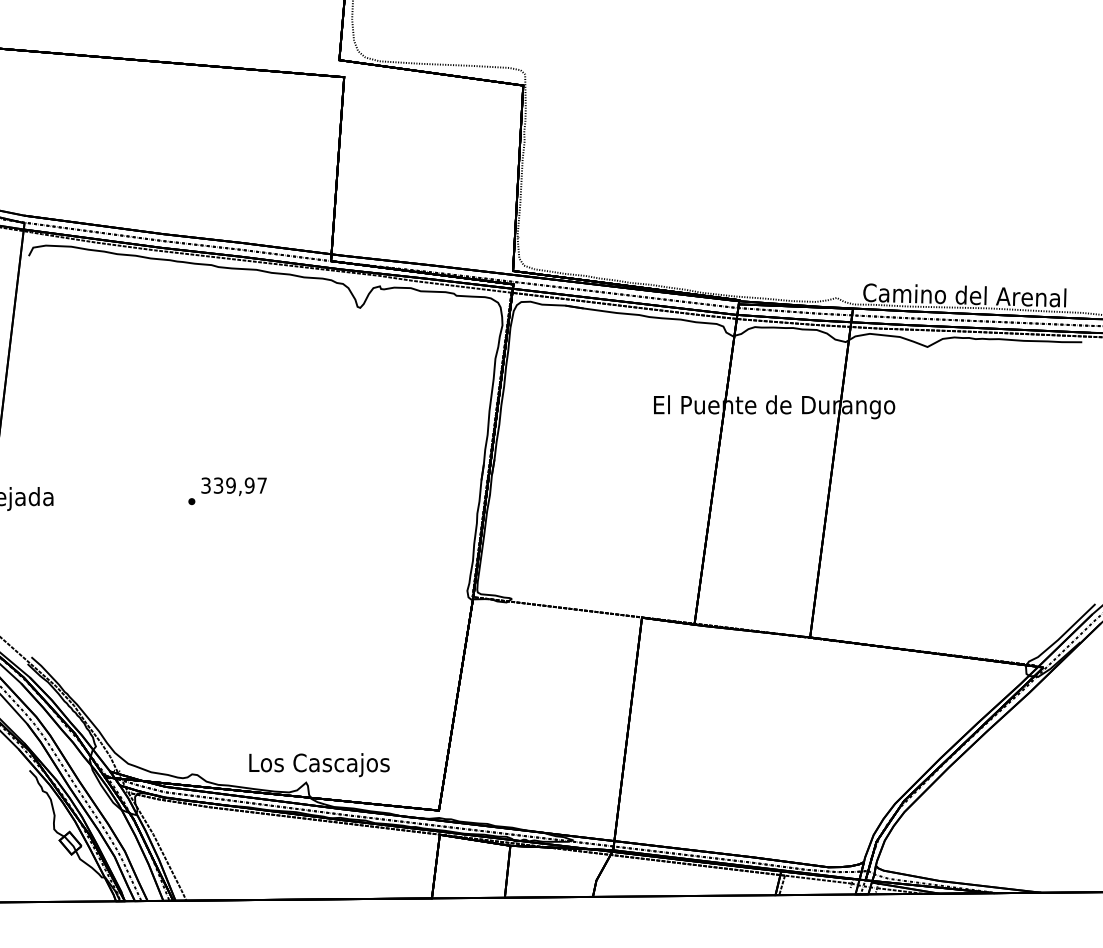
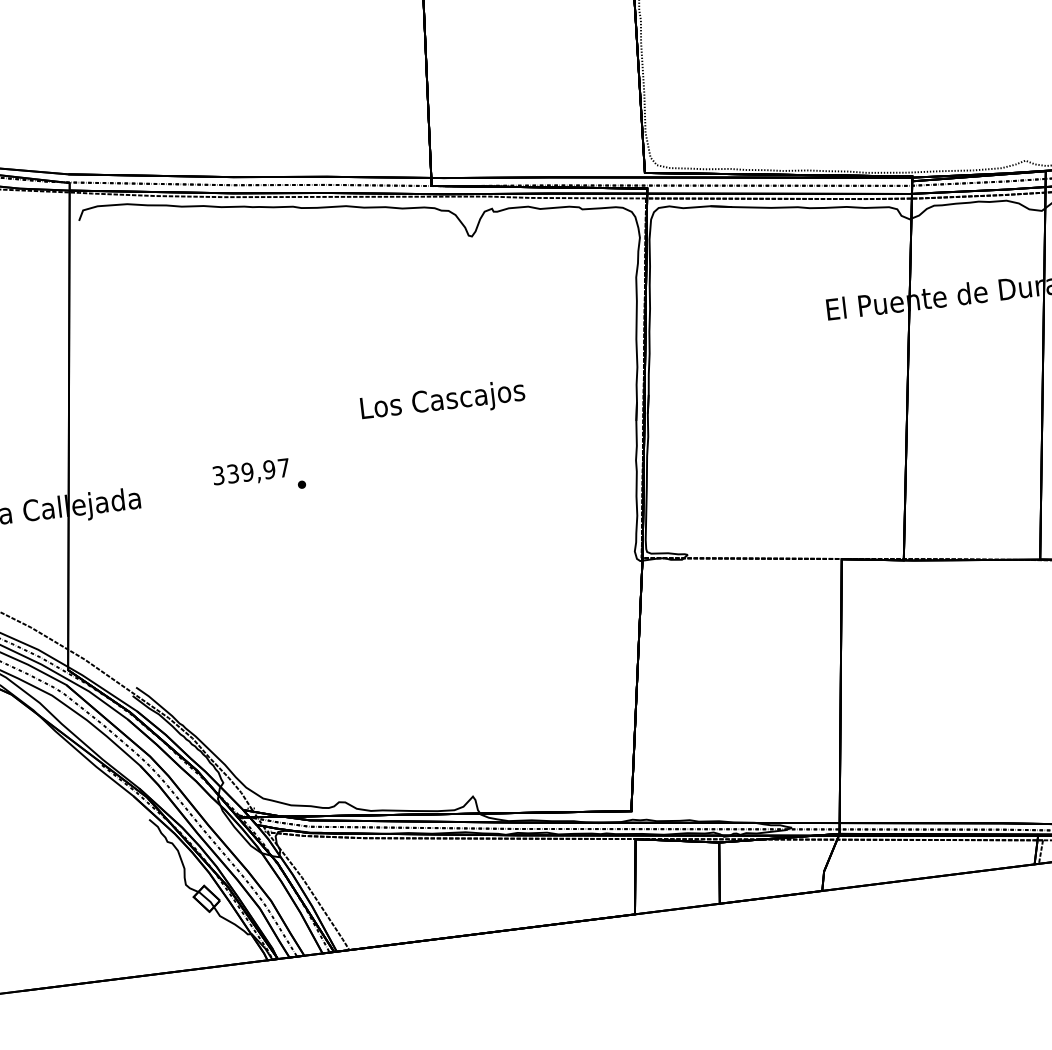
text: (233, 486) -> (250, 472), moved
text: (319, 765) -> (443, 402), moved

